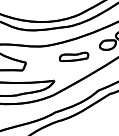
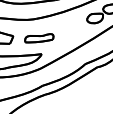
part: (74, 56) -> (39, 37), moved

